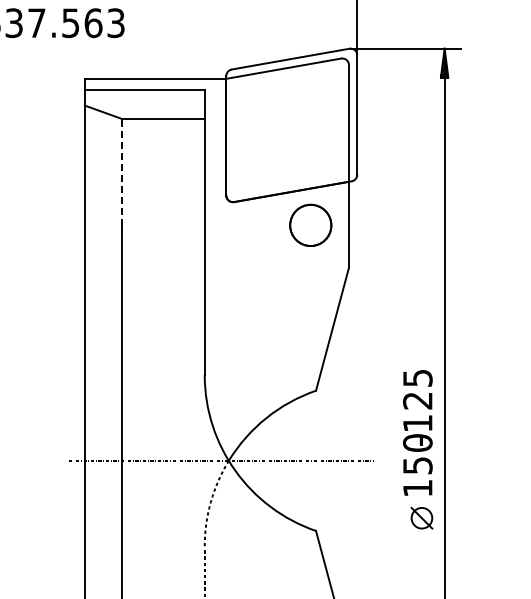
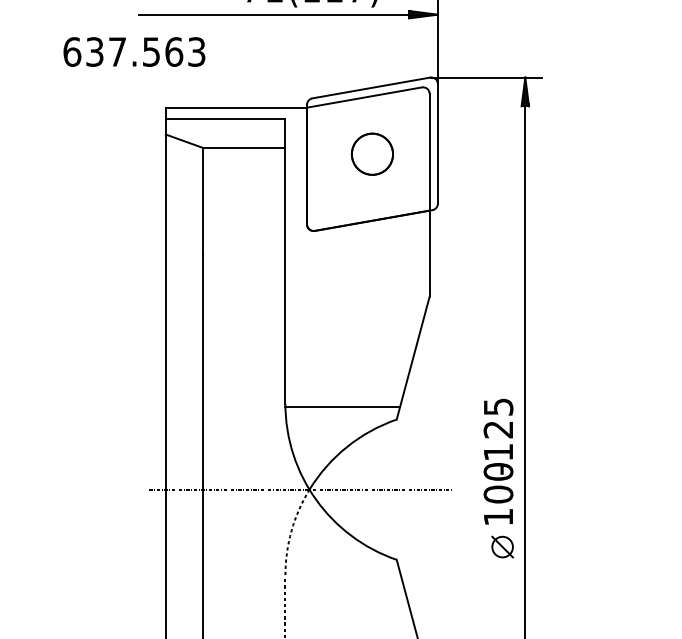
line: (121, 172) -> (202, 201), dashed -> solid
circle: (309, 224) -> (371, 153), moved
line: (261, 378) -> (342, 407), added
text: (417, 465) -> (498, 494), 150 -> 100

